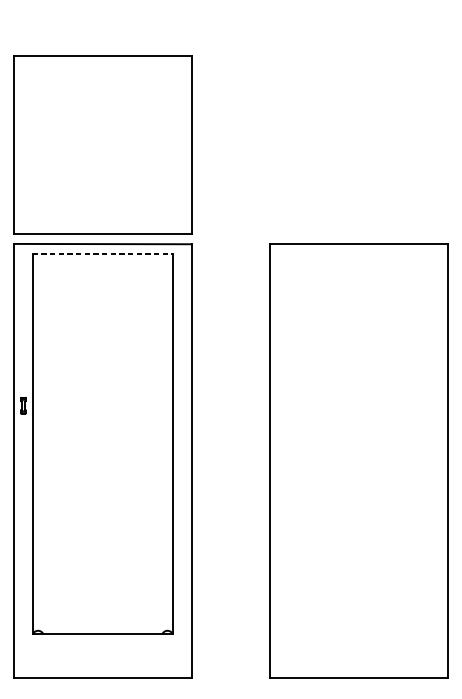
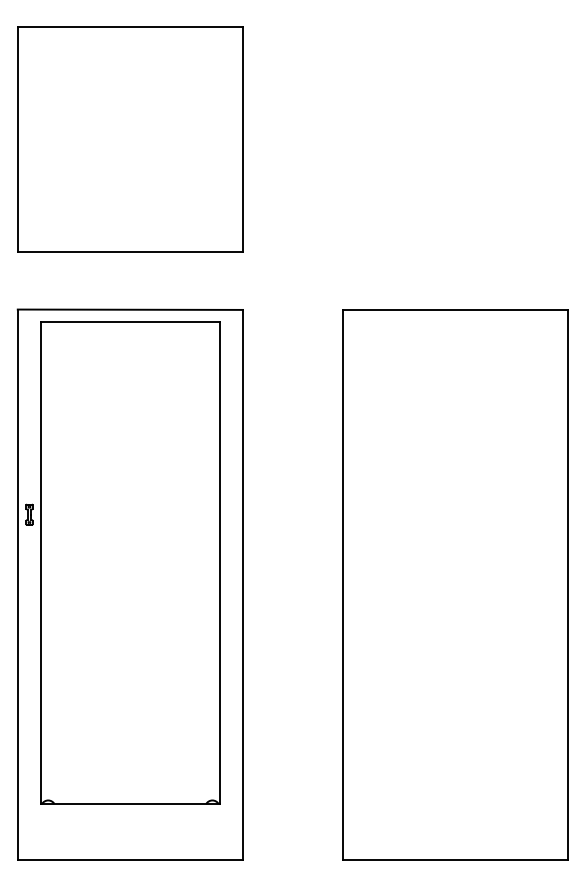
part: (102, 145) -> (130, 139), moved
line: (102, 254) -> (130, 322), dashed -> solid

